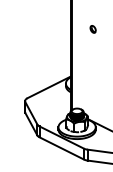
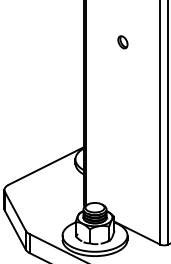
part: (92, 29) -> (121, 42), moved

